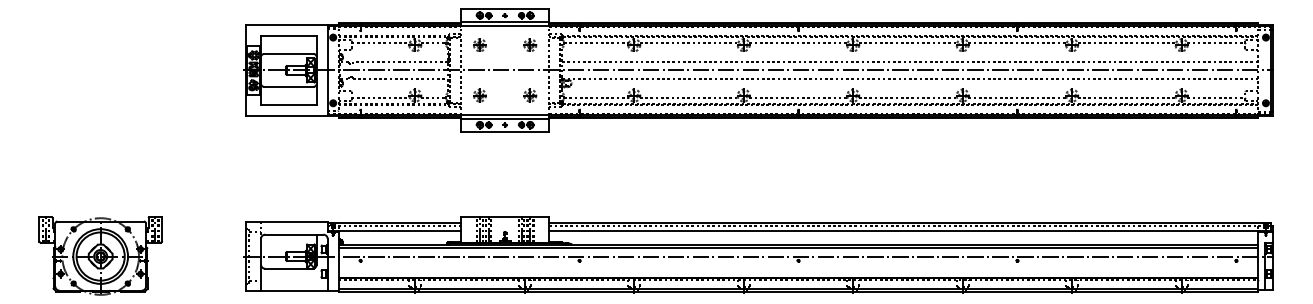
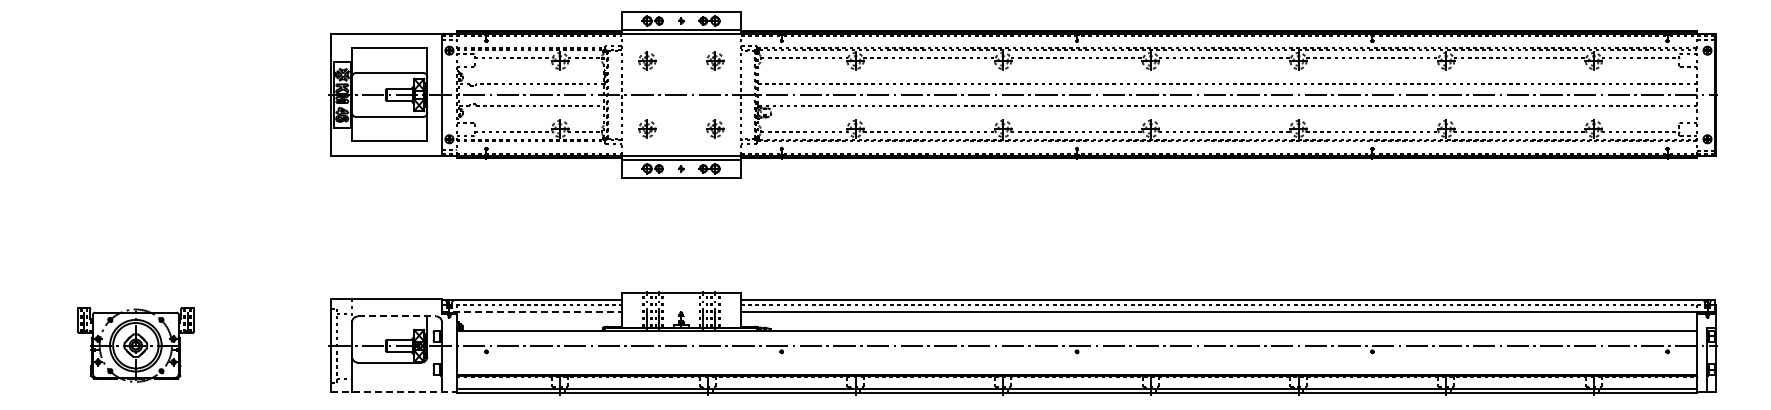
line: (394, 231) -> (531, 312), solid -> dashed
line: (294, 234) -> (397, 316), solid -> dashed
line: (798, 248) -> (1076, 334), removed
part: (100, 255) -> (135, 344), size x0.7
line: (292, 291) -> (394, 392), solid -> dashed

